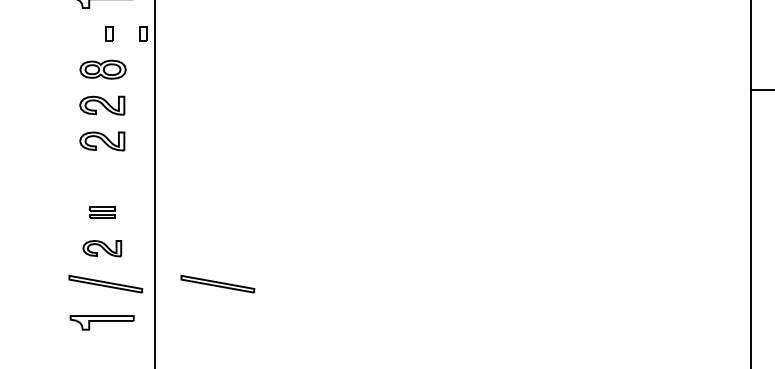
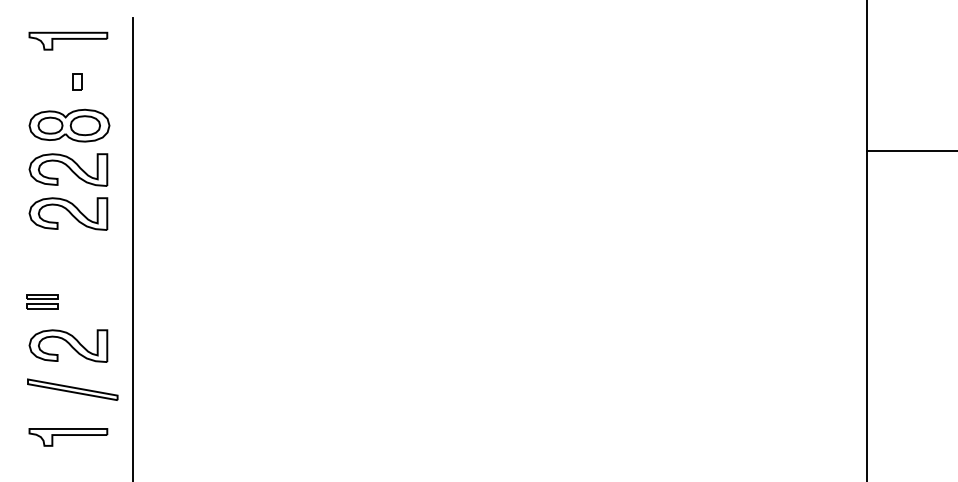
part: (143, 33) -> (119, 81), removed
part: (103, 69) -> (69, 125), size x1.43
part: (102, 105) -> (68, 169), size x1.43
part: (102, 141) -> (68, 213), size x1.43
part: (102, 212) -> (42, 301), moved
part: (102, 248) -> (68, 345), size x1.67
part: (217, 283) -> (210, 389), removed

